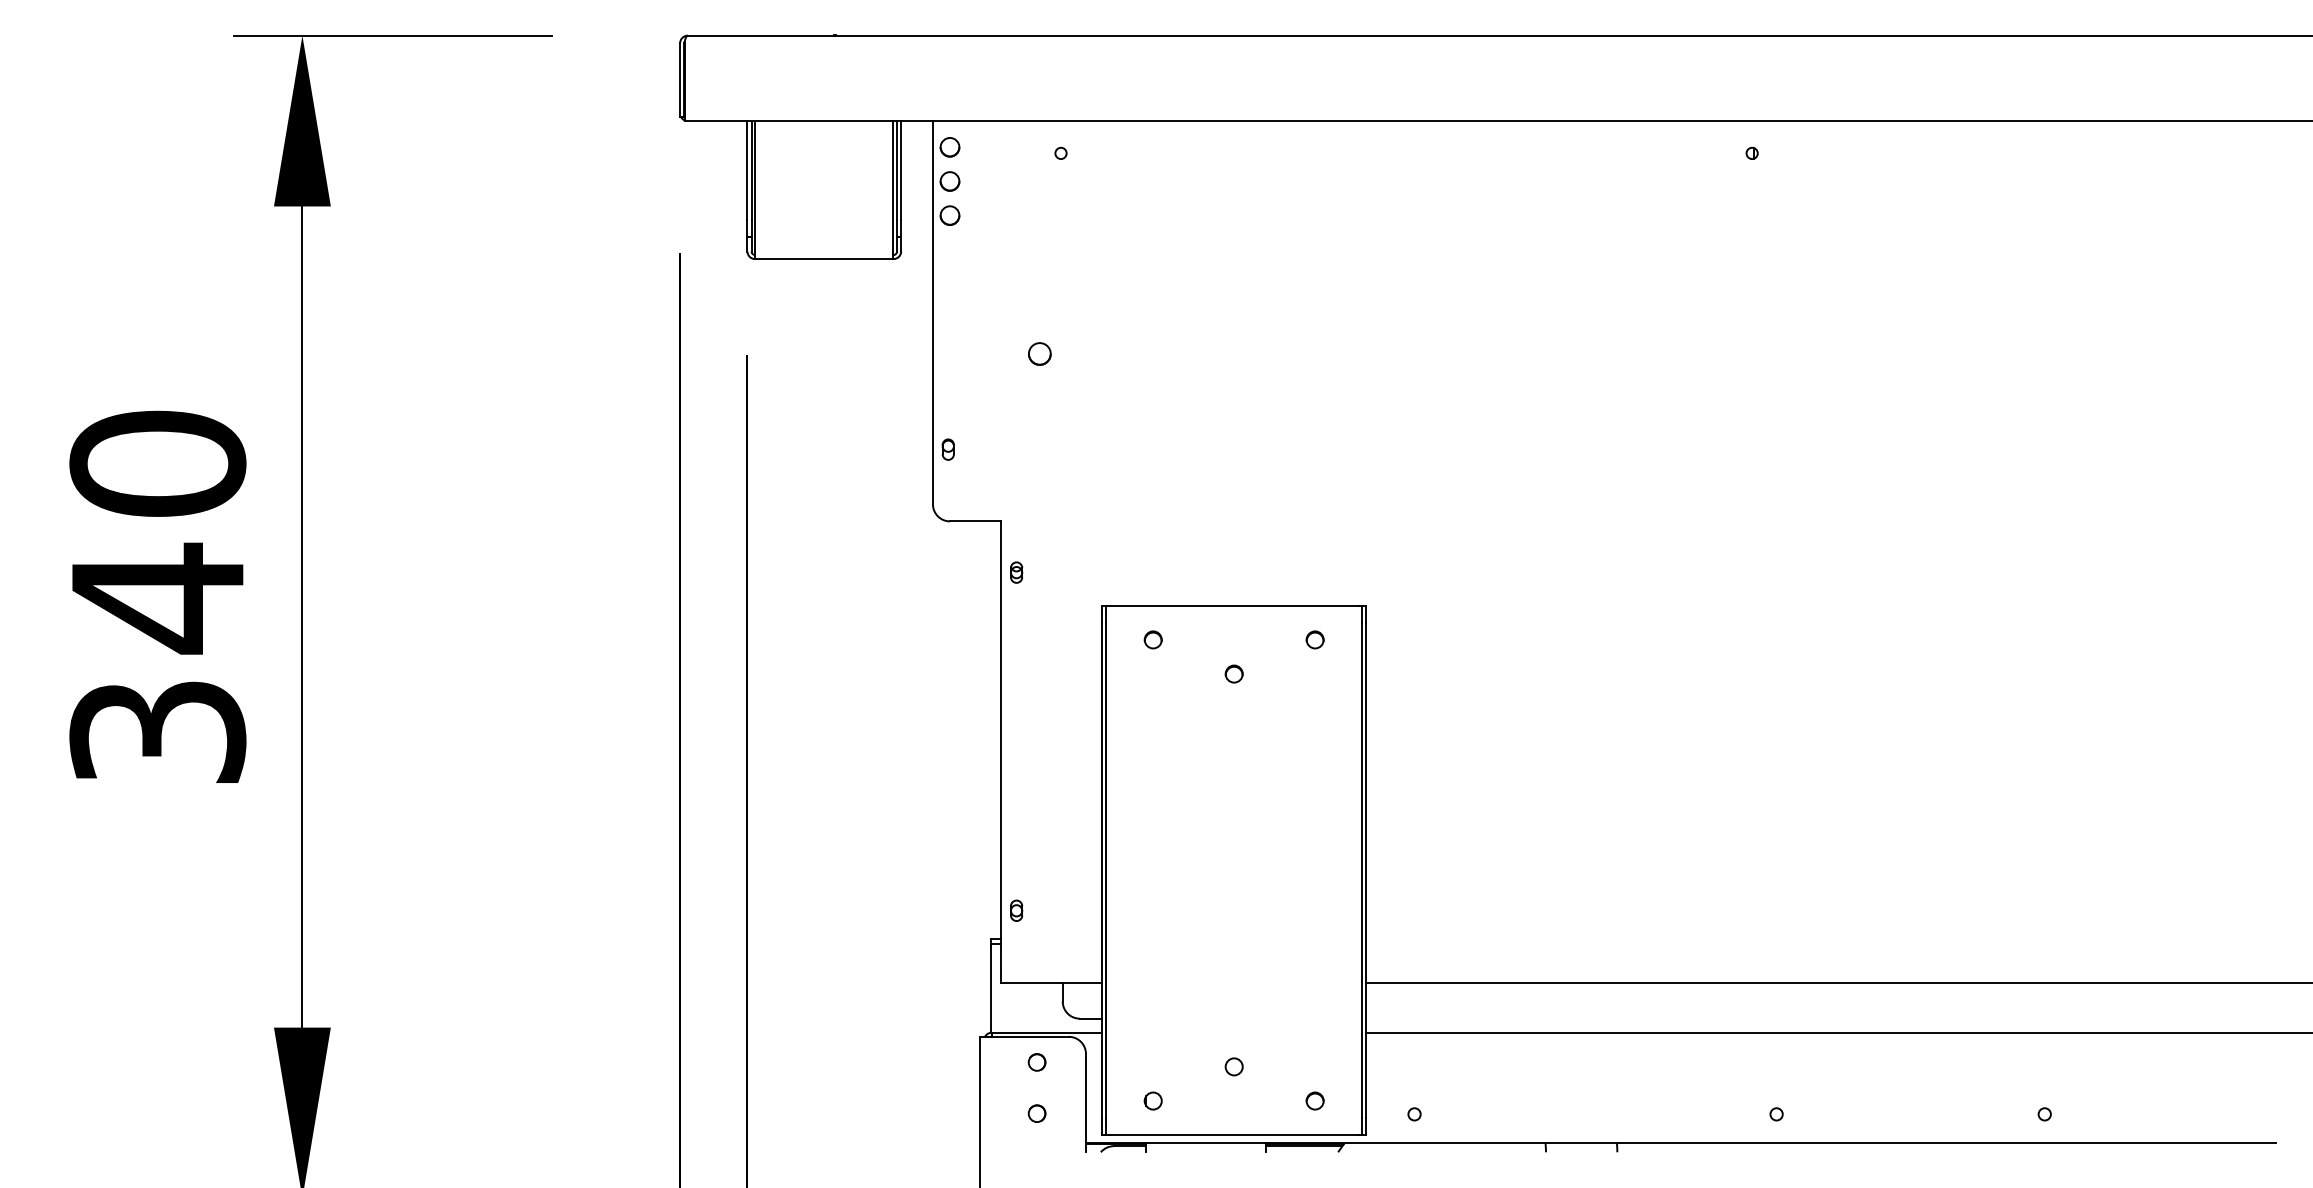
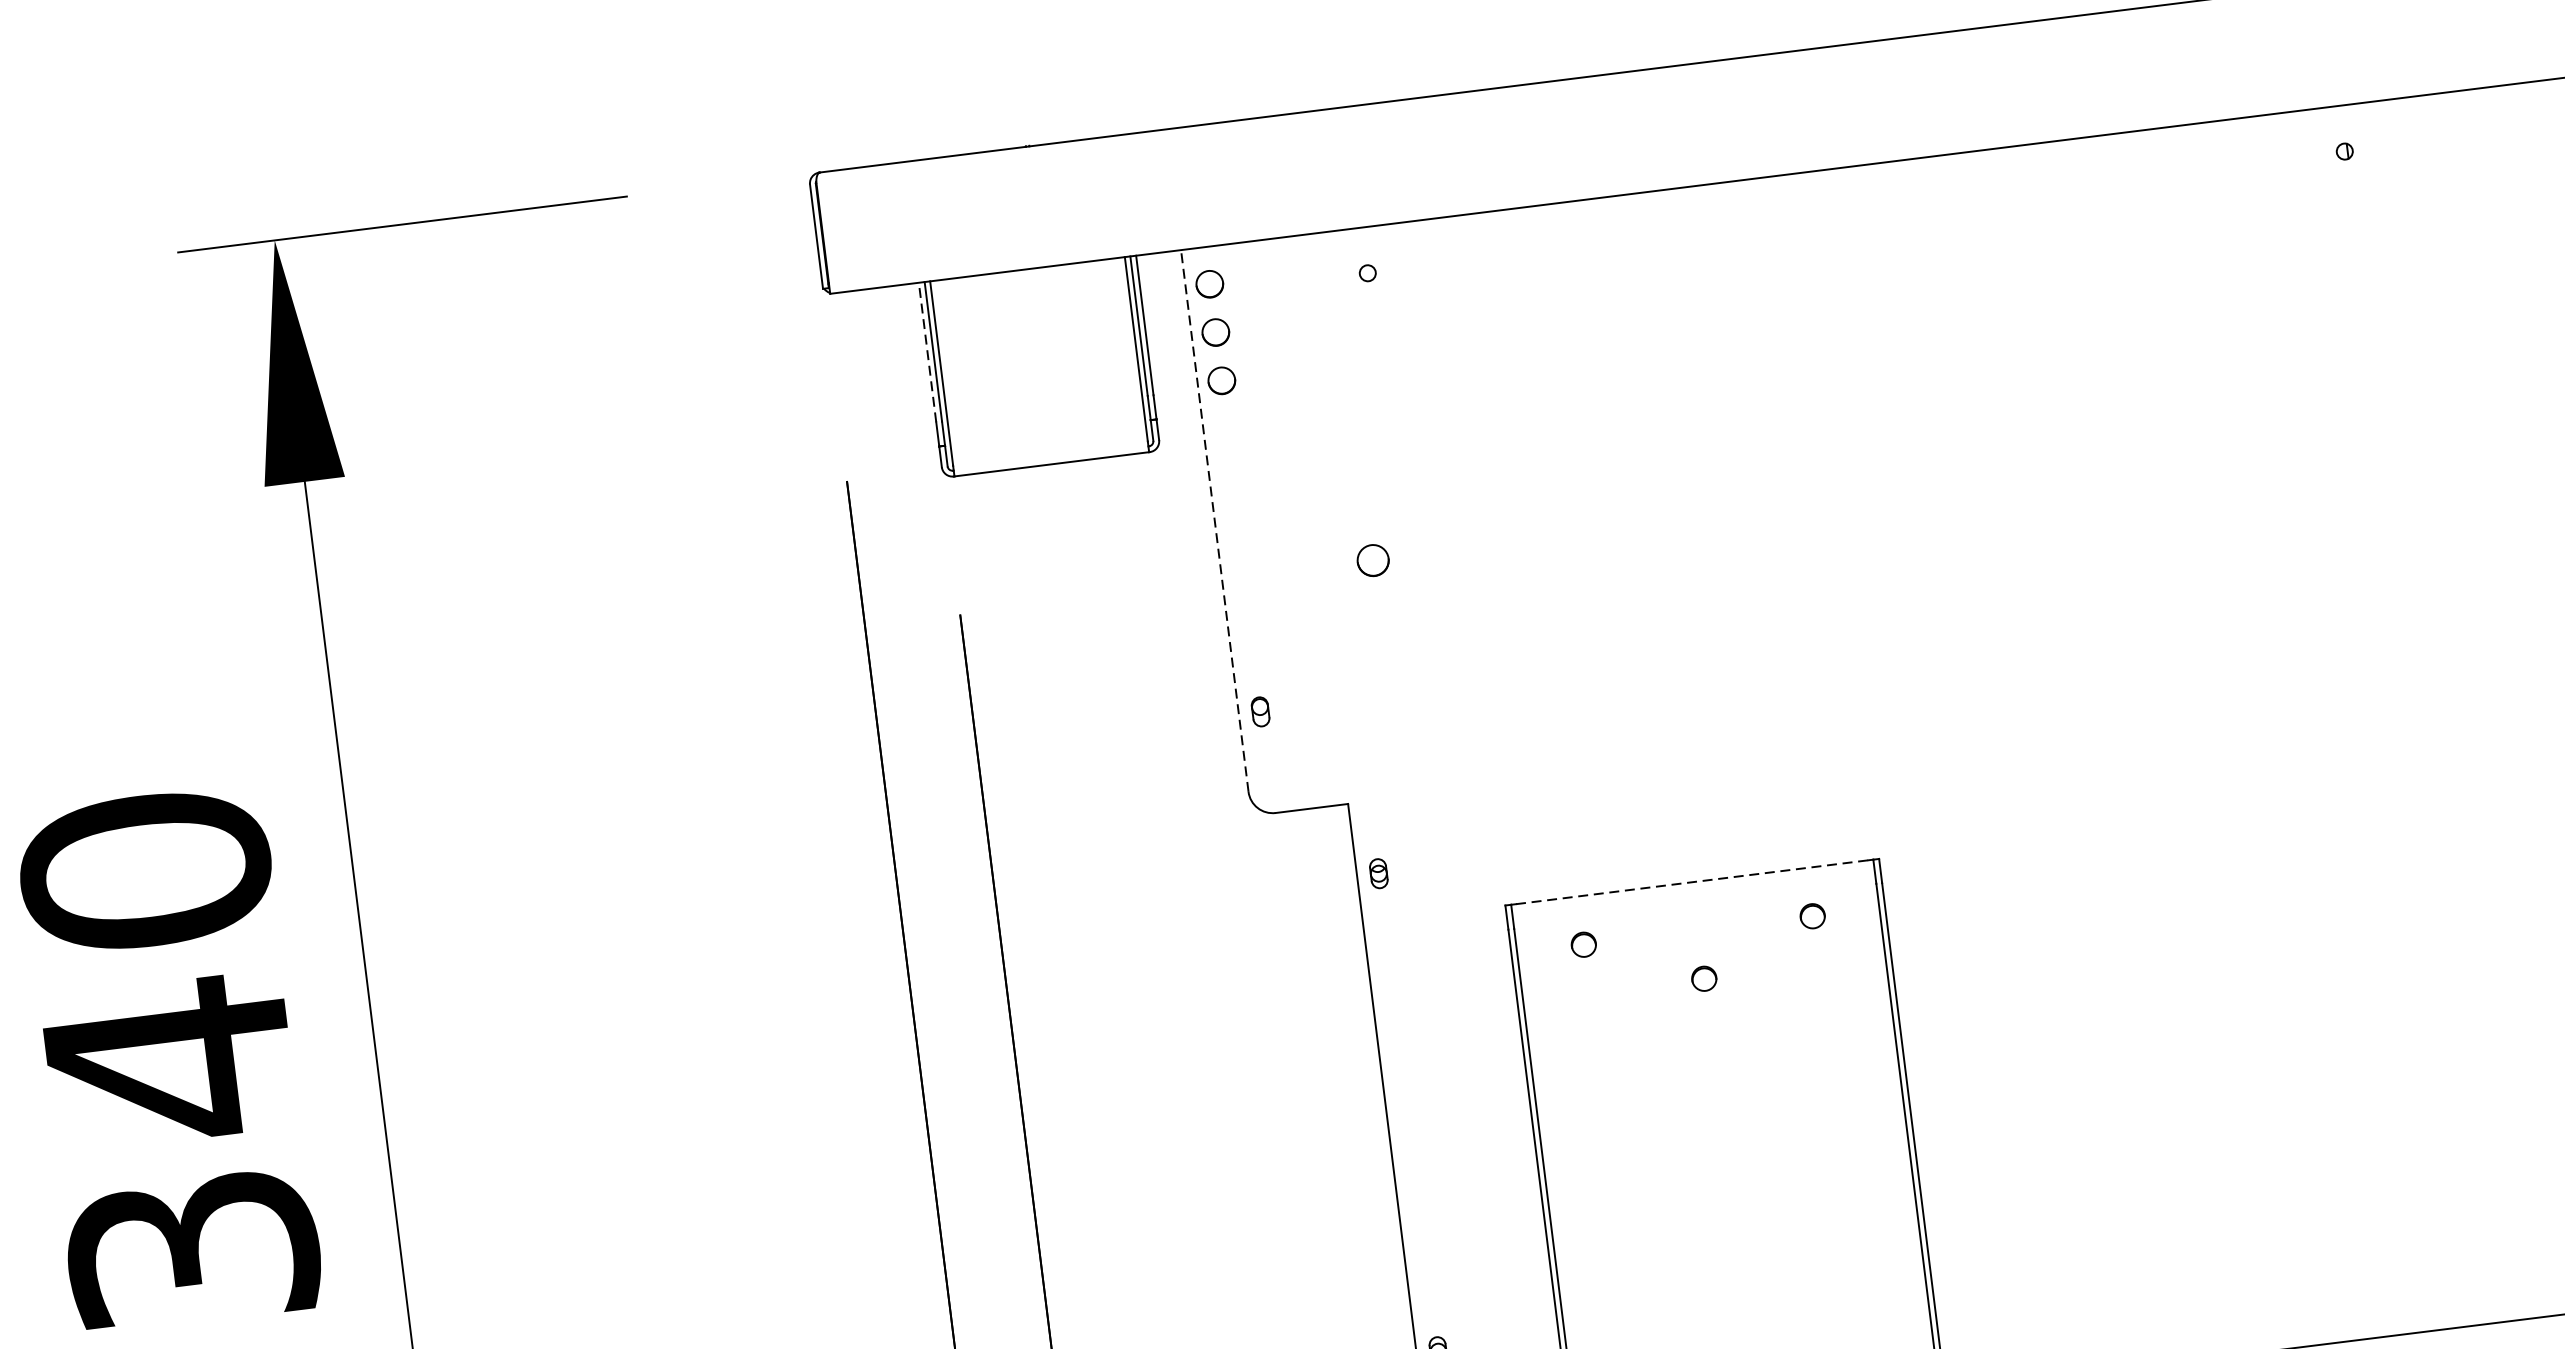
line: (747, 169) -> (927, 351), solid -> dashed
line: (932, 312) -> (1214, 520), solid -> dashed
line: (1234, 605) -> (1692, 881), solid -> dashed

